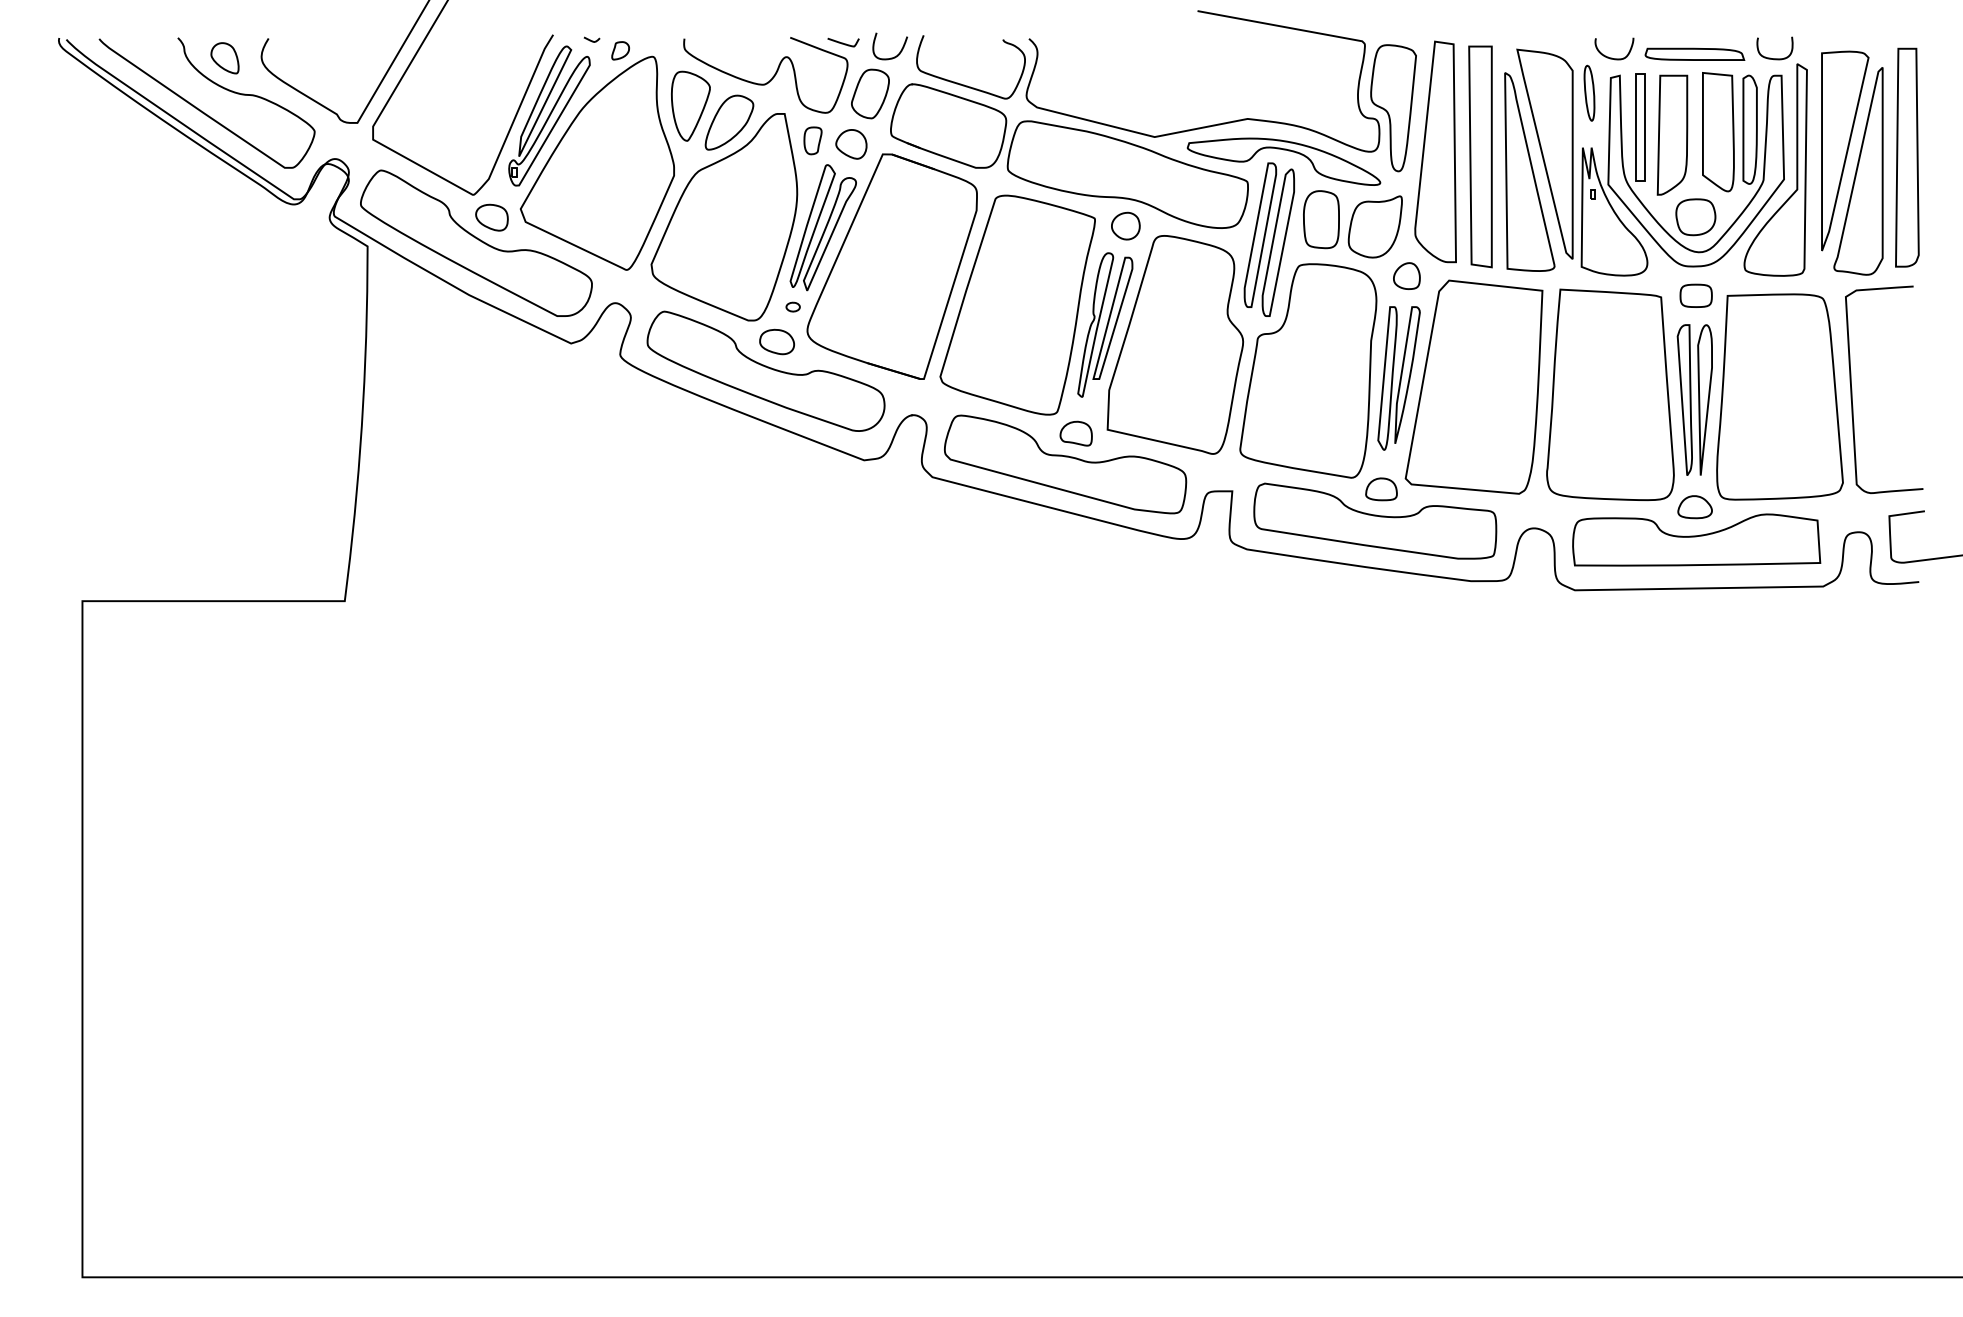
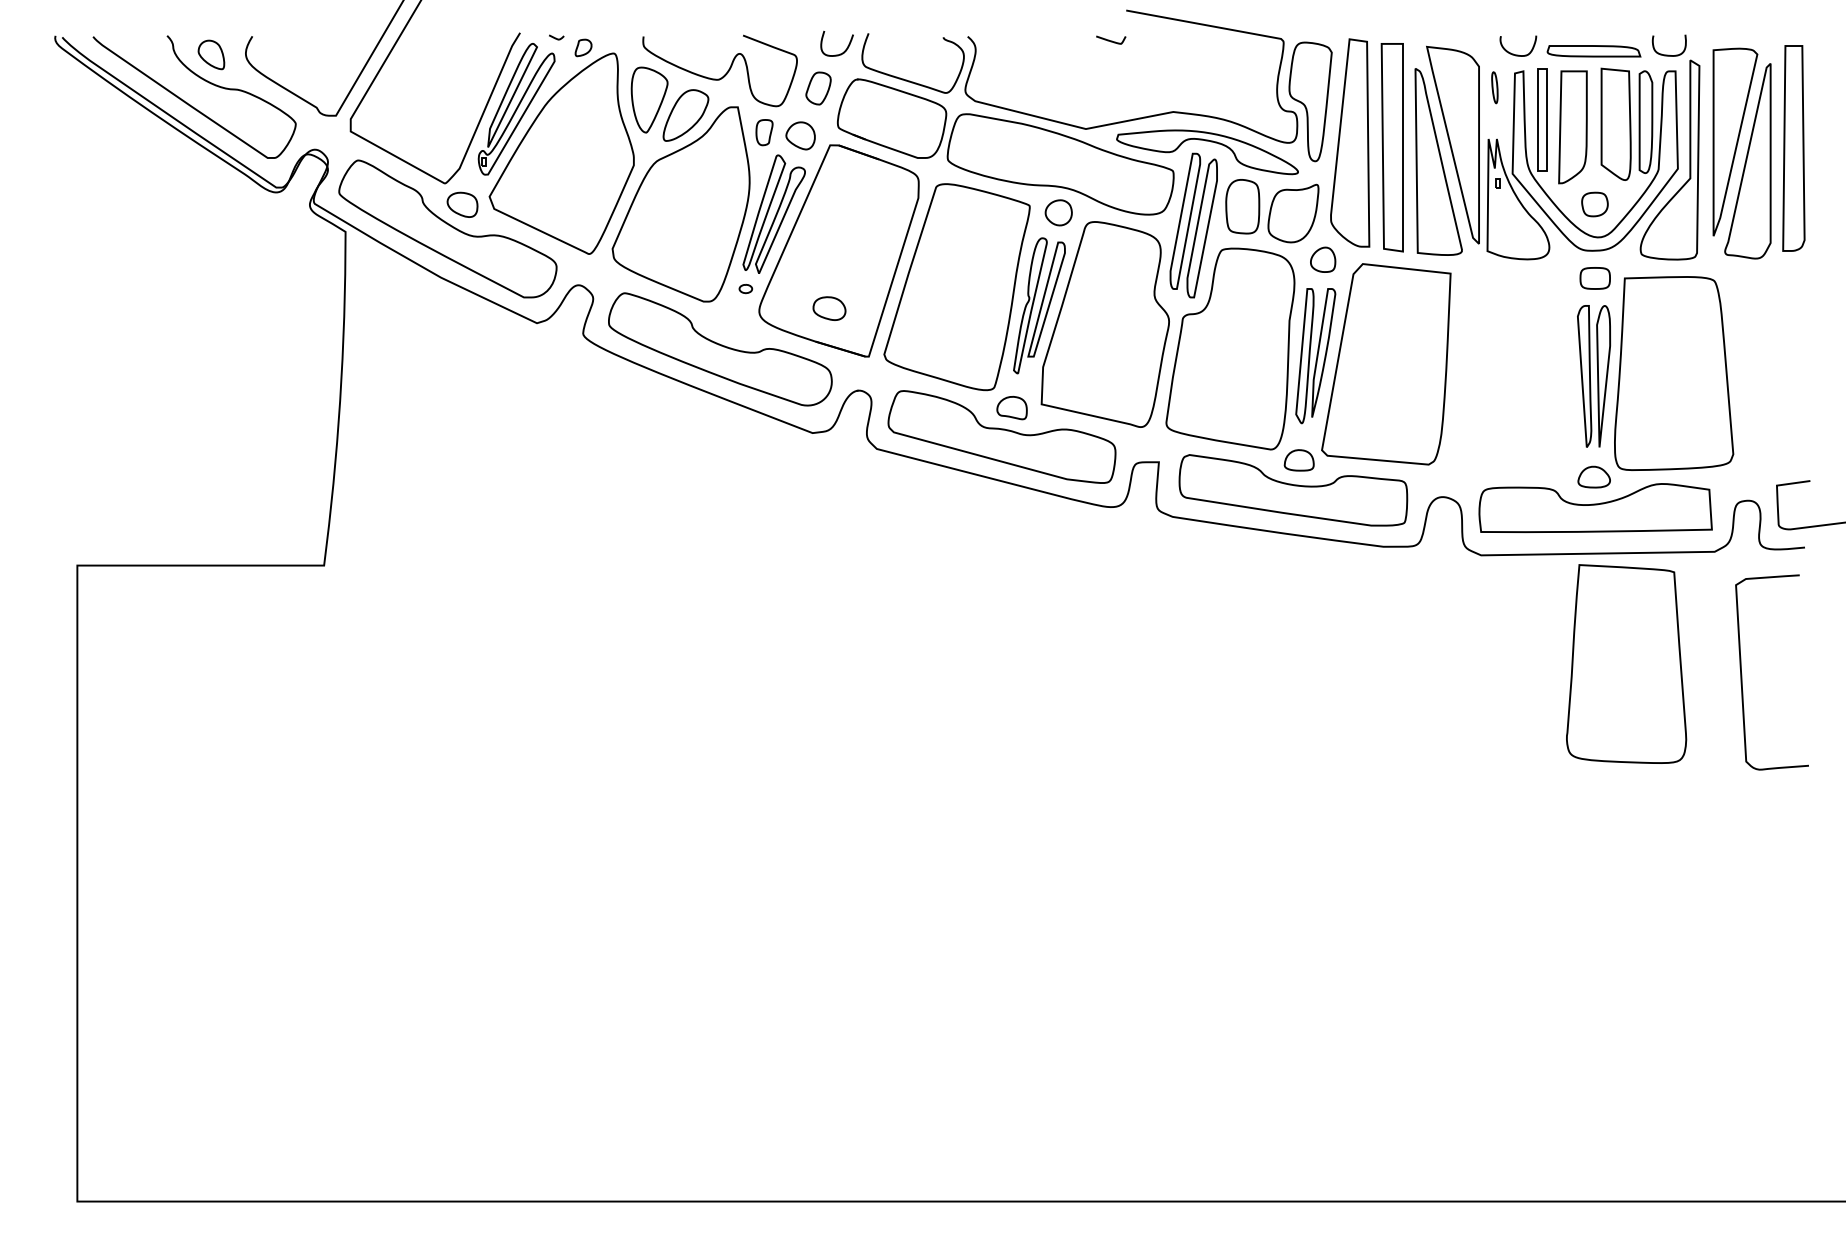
curve: (843, 42) -> (1111, 40), moved
part: (1589, 92) -> (1494, 87), size x0.6
part: (870, 93) -> (818, 88), size x0.7
part: (1695, 217) -> (1594, 204), size x0.7
part: (776, 341) -> (828, 308), moved
curve: (1852, 389) -> (1742, 672), moved
part: (1610, 394) -> (1626, 663), moved

